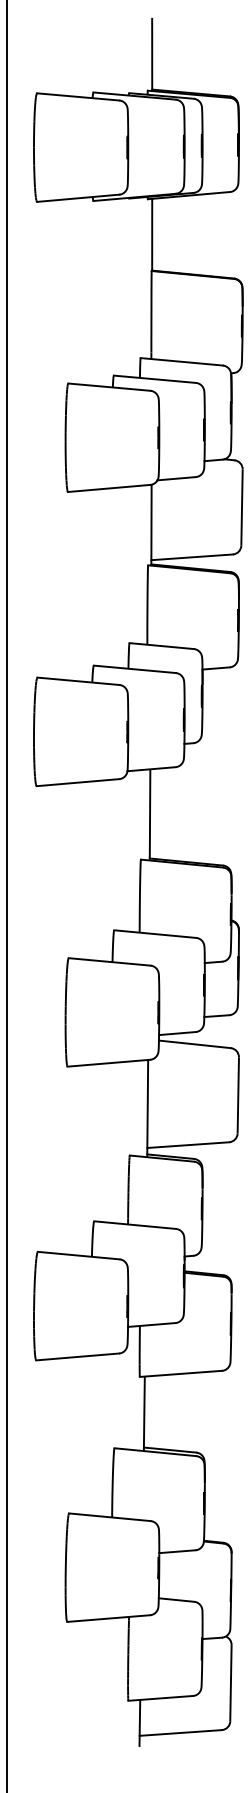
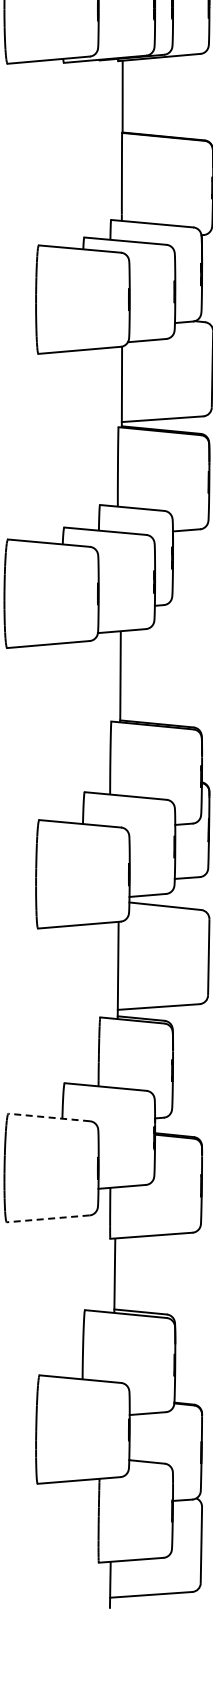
line: (78, 1255) -> (48, 1117), solid -> dashed
line: (77, 1356) -> (47, 1218), solid -> dashed

